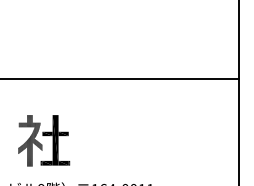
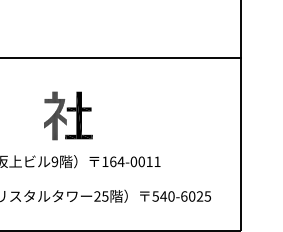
part: (44, 140) -> (68, 115), moved

